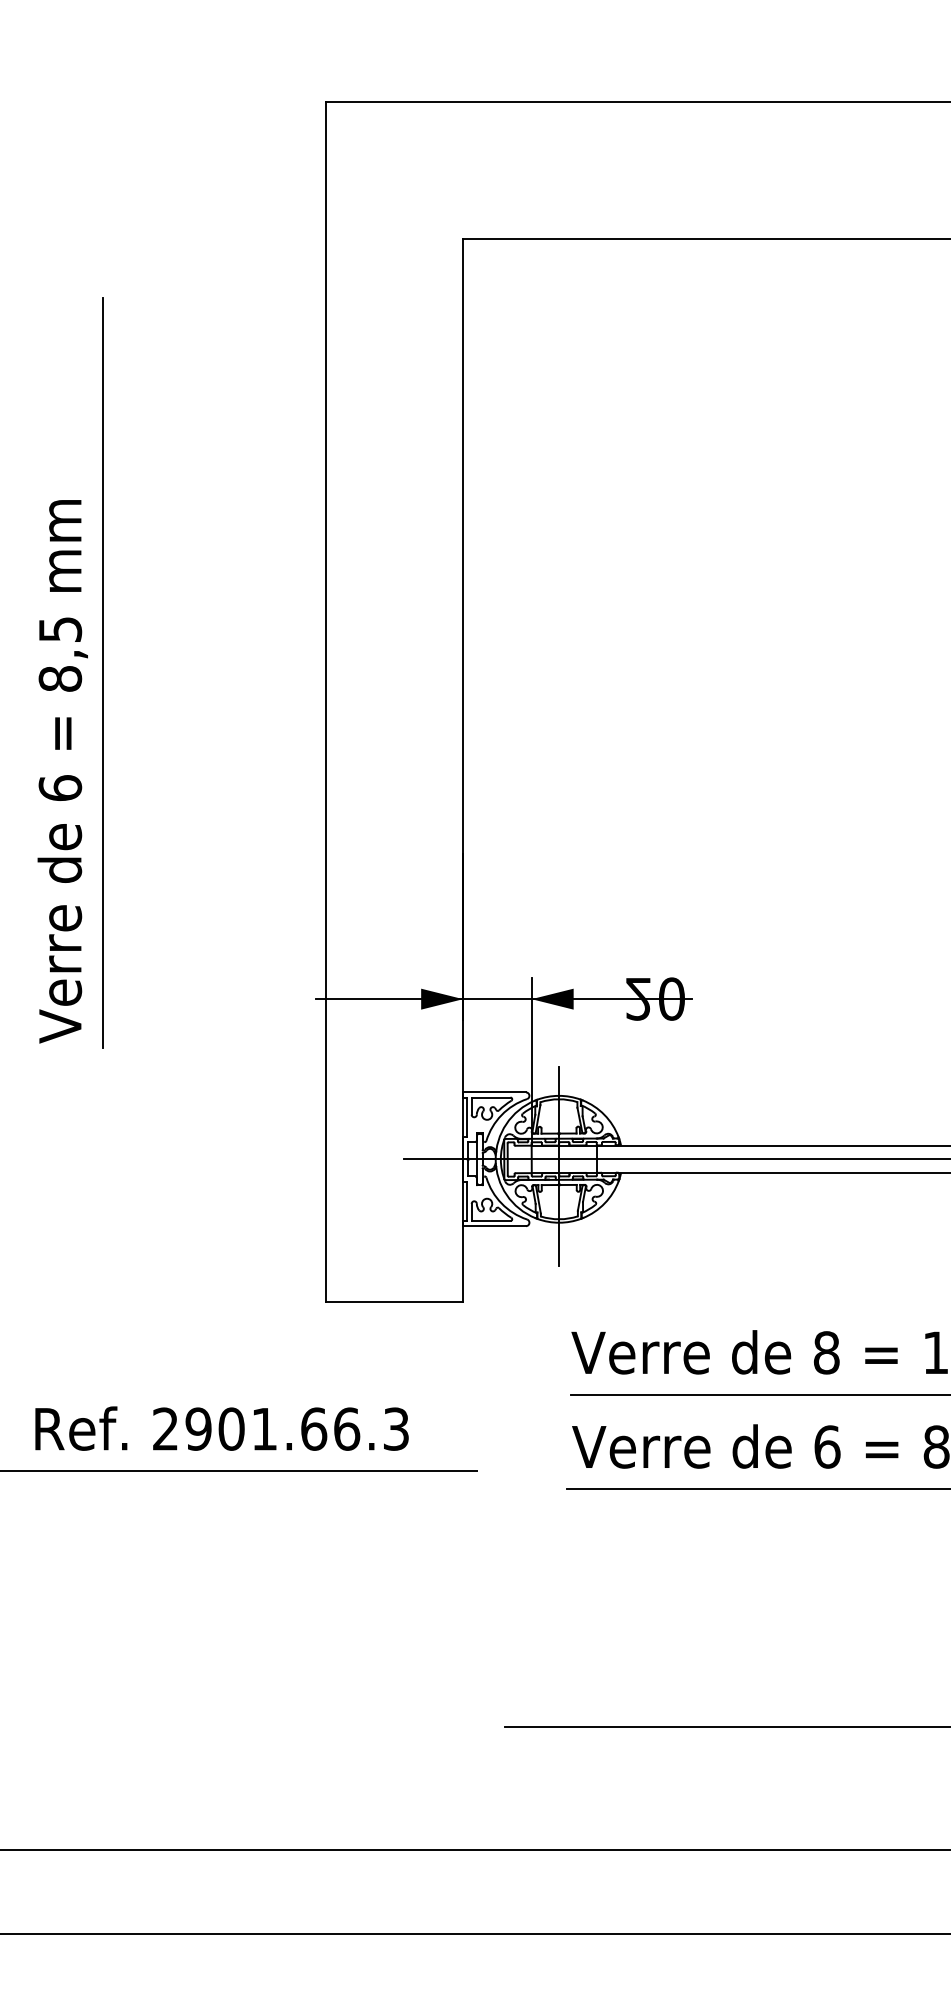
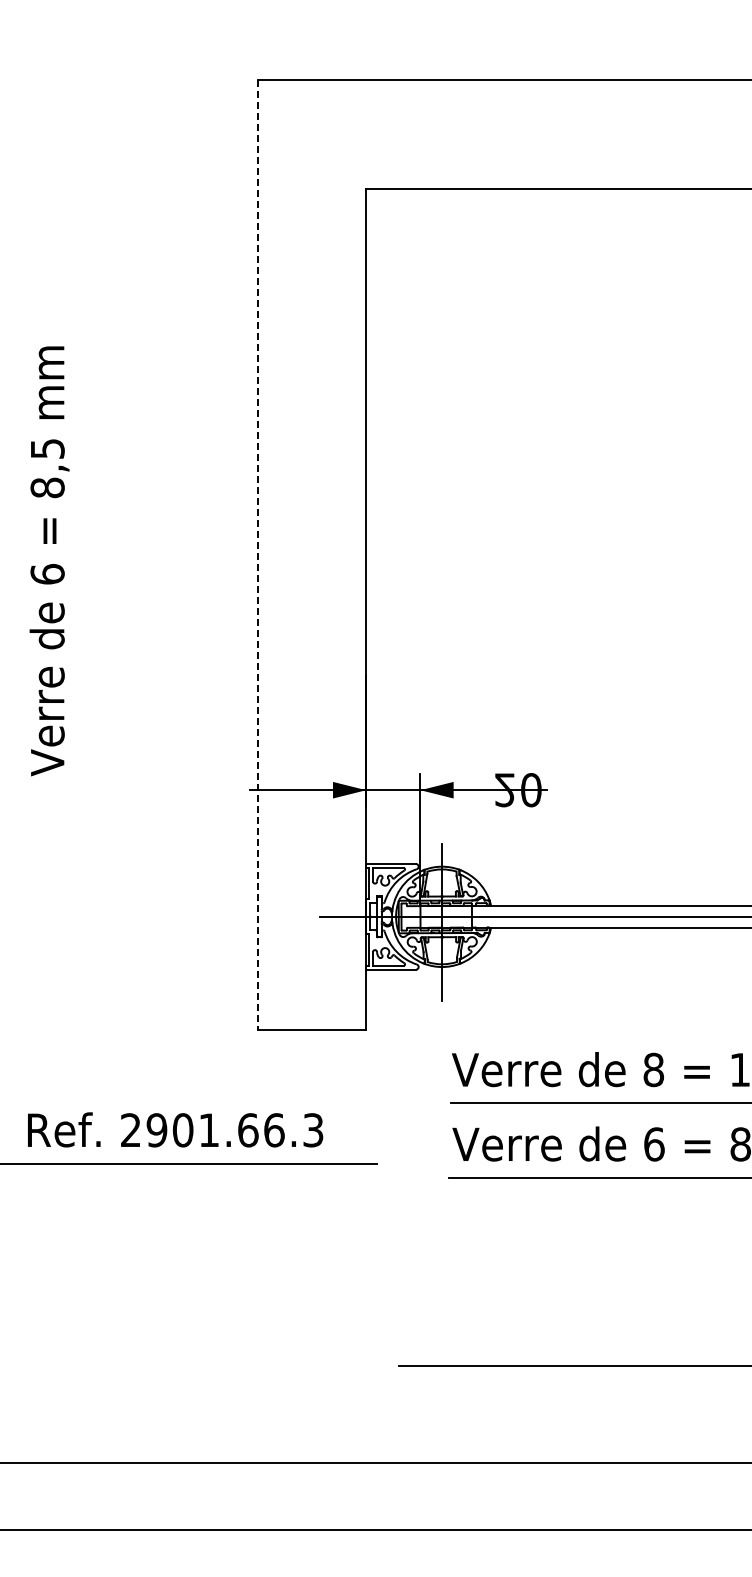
line: (103, 673) -> (81, 532), removed
line: (325, 701) -> (257, 554), solid -> dashed
text: (62, 771) -> (49, 561), moved

